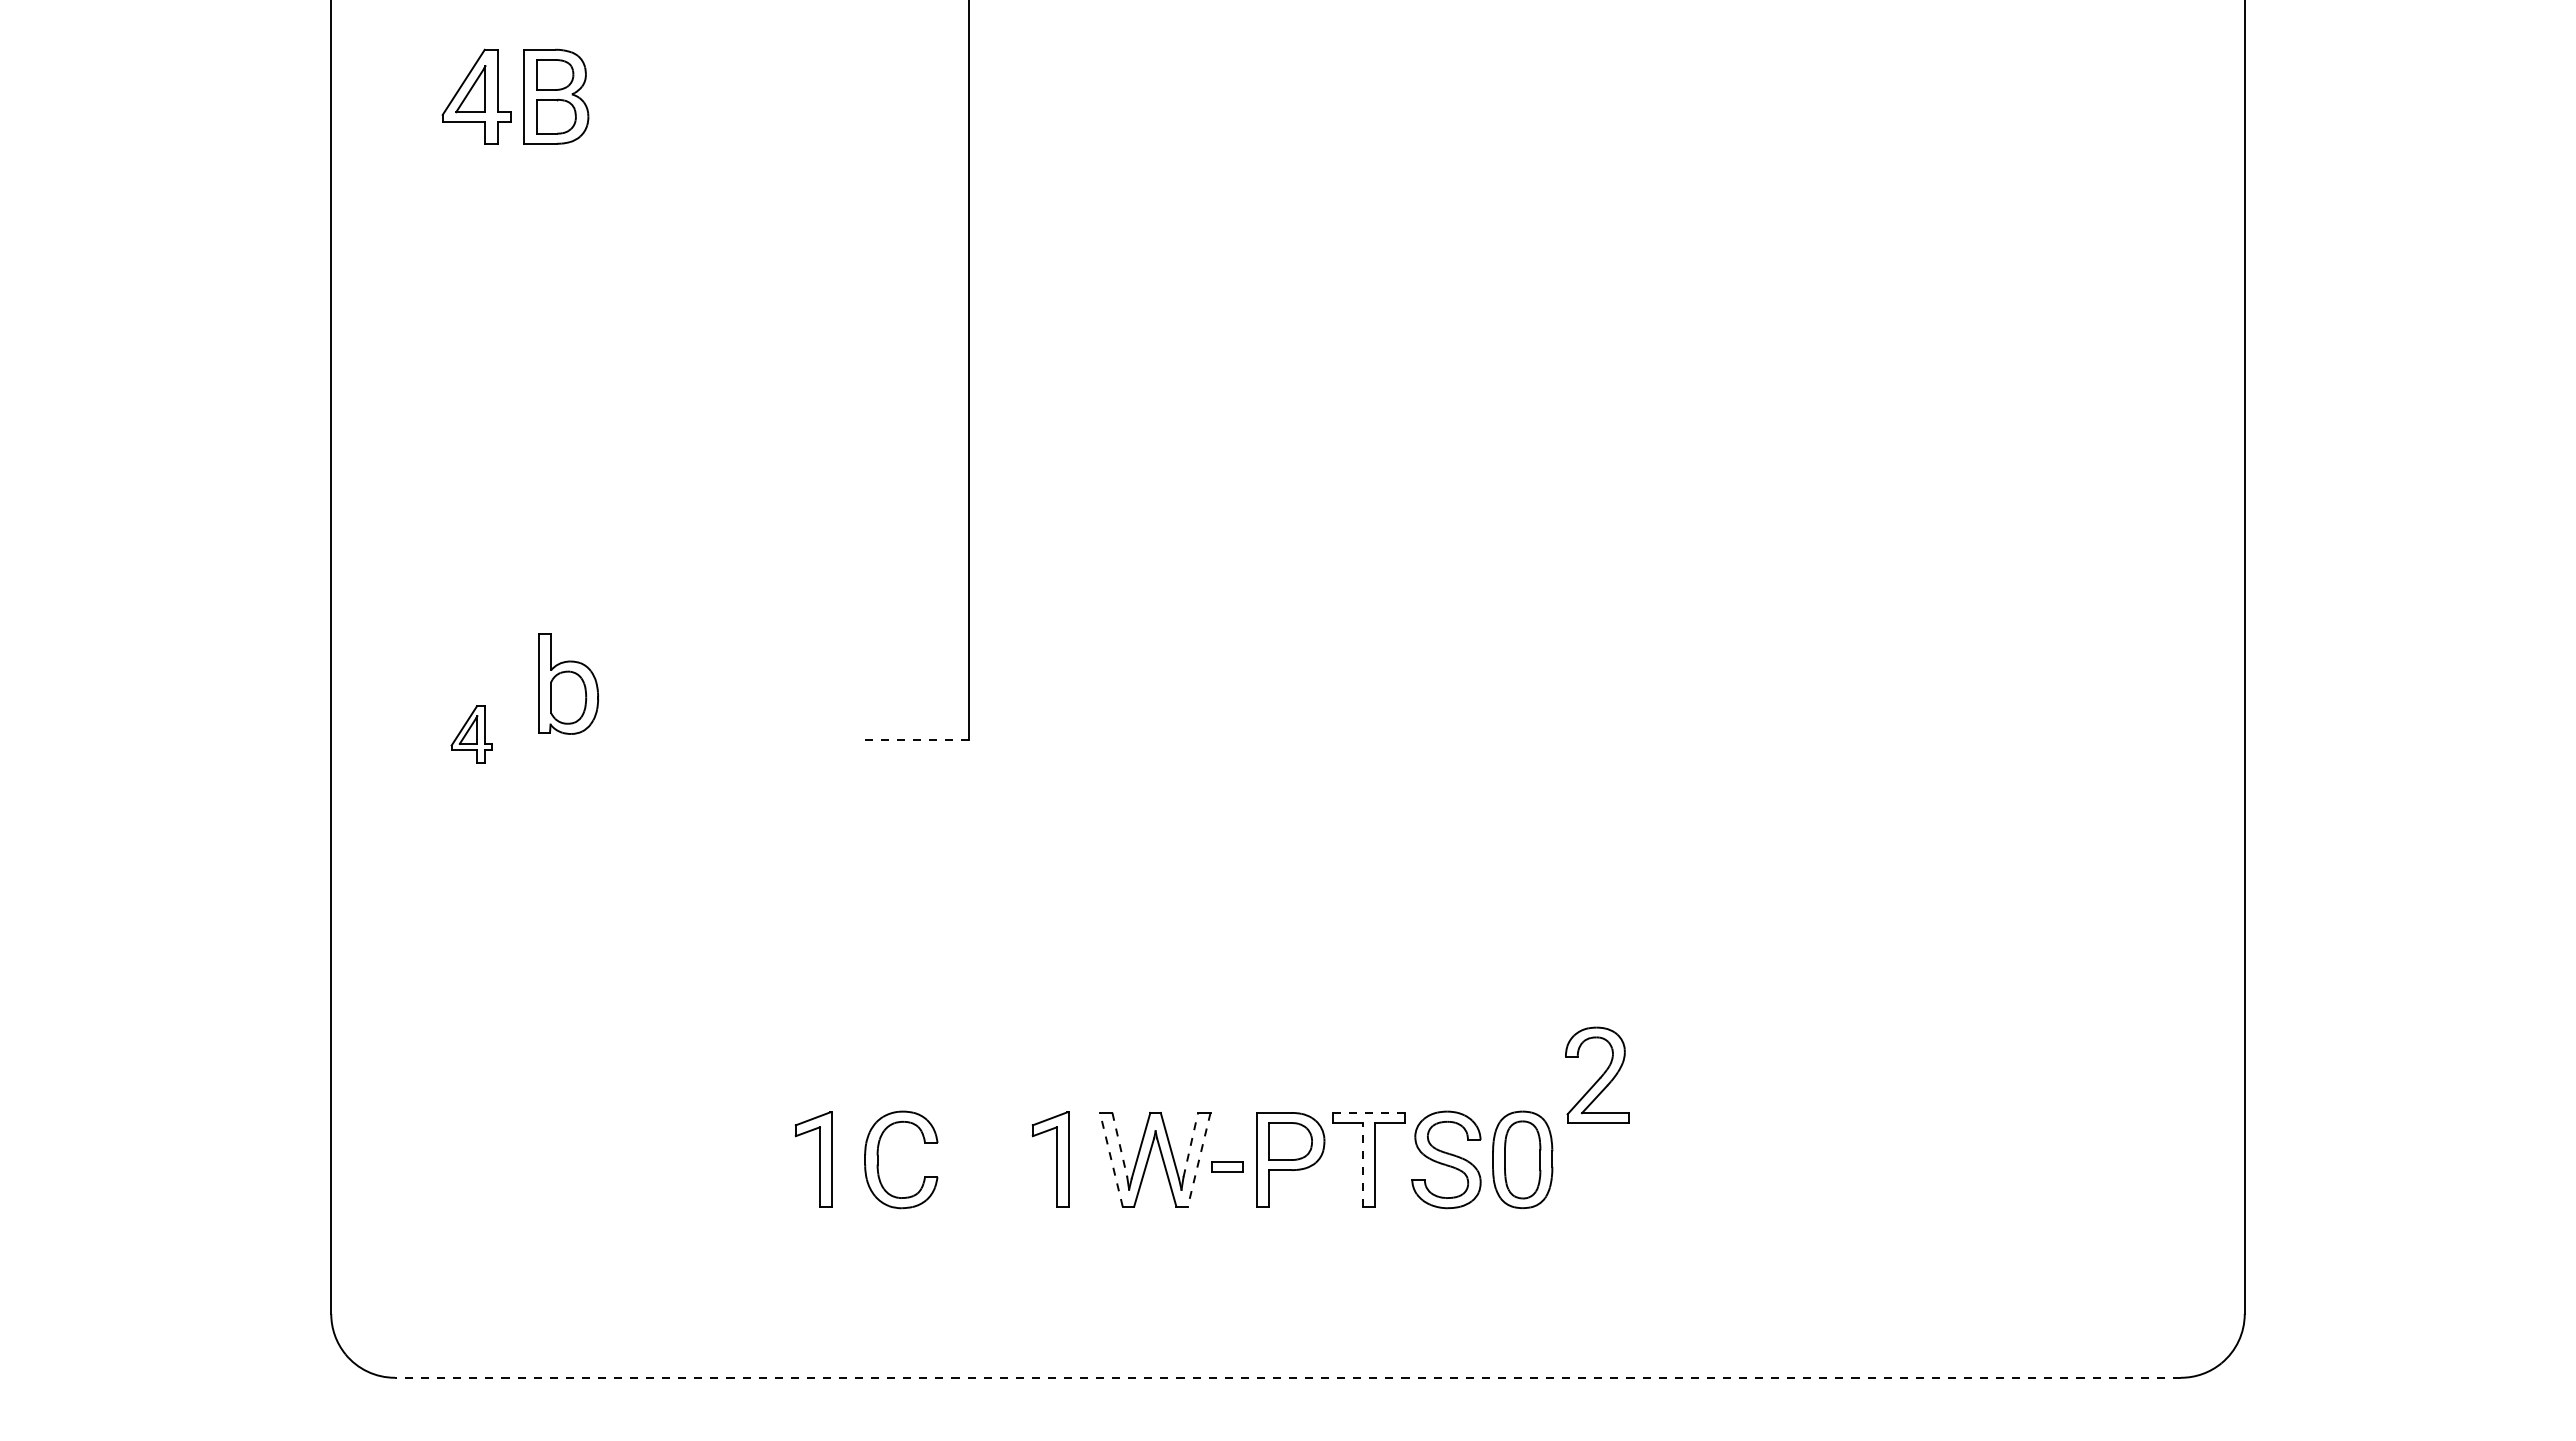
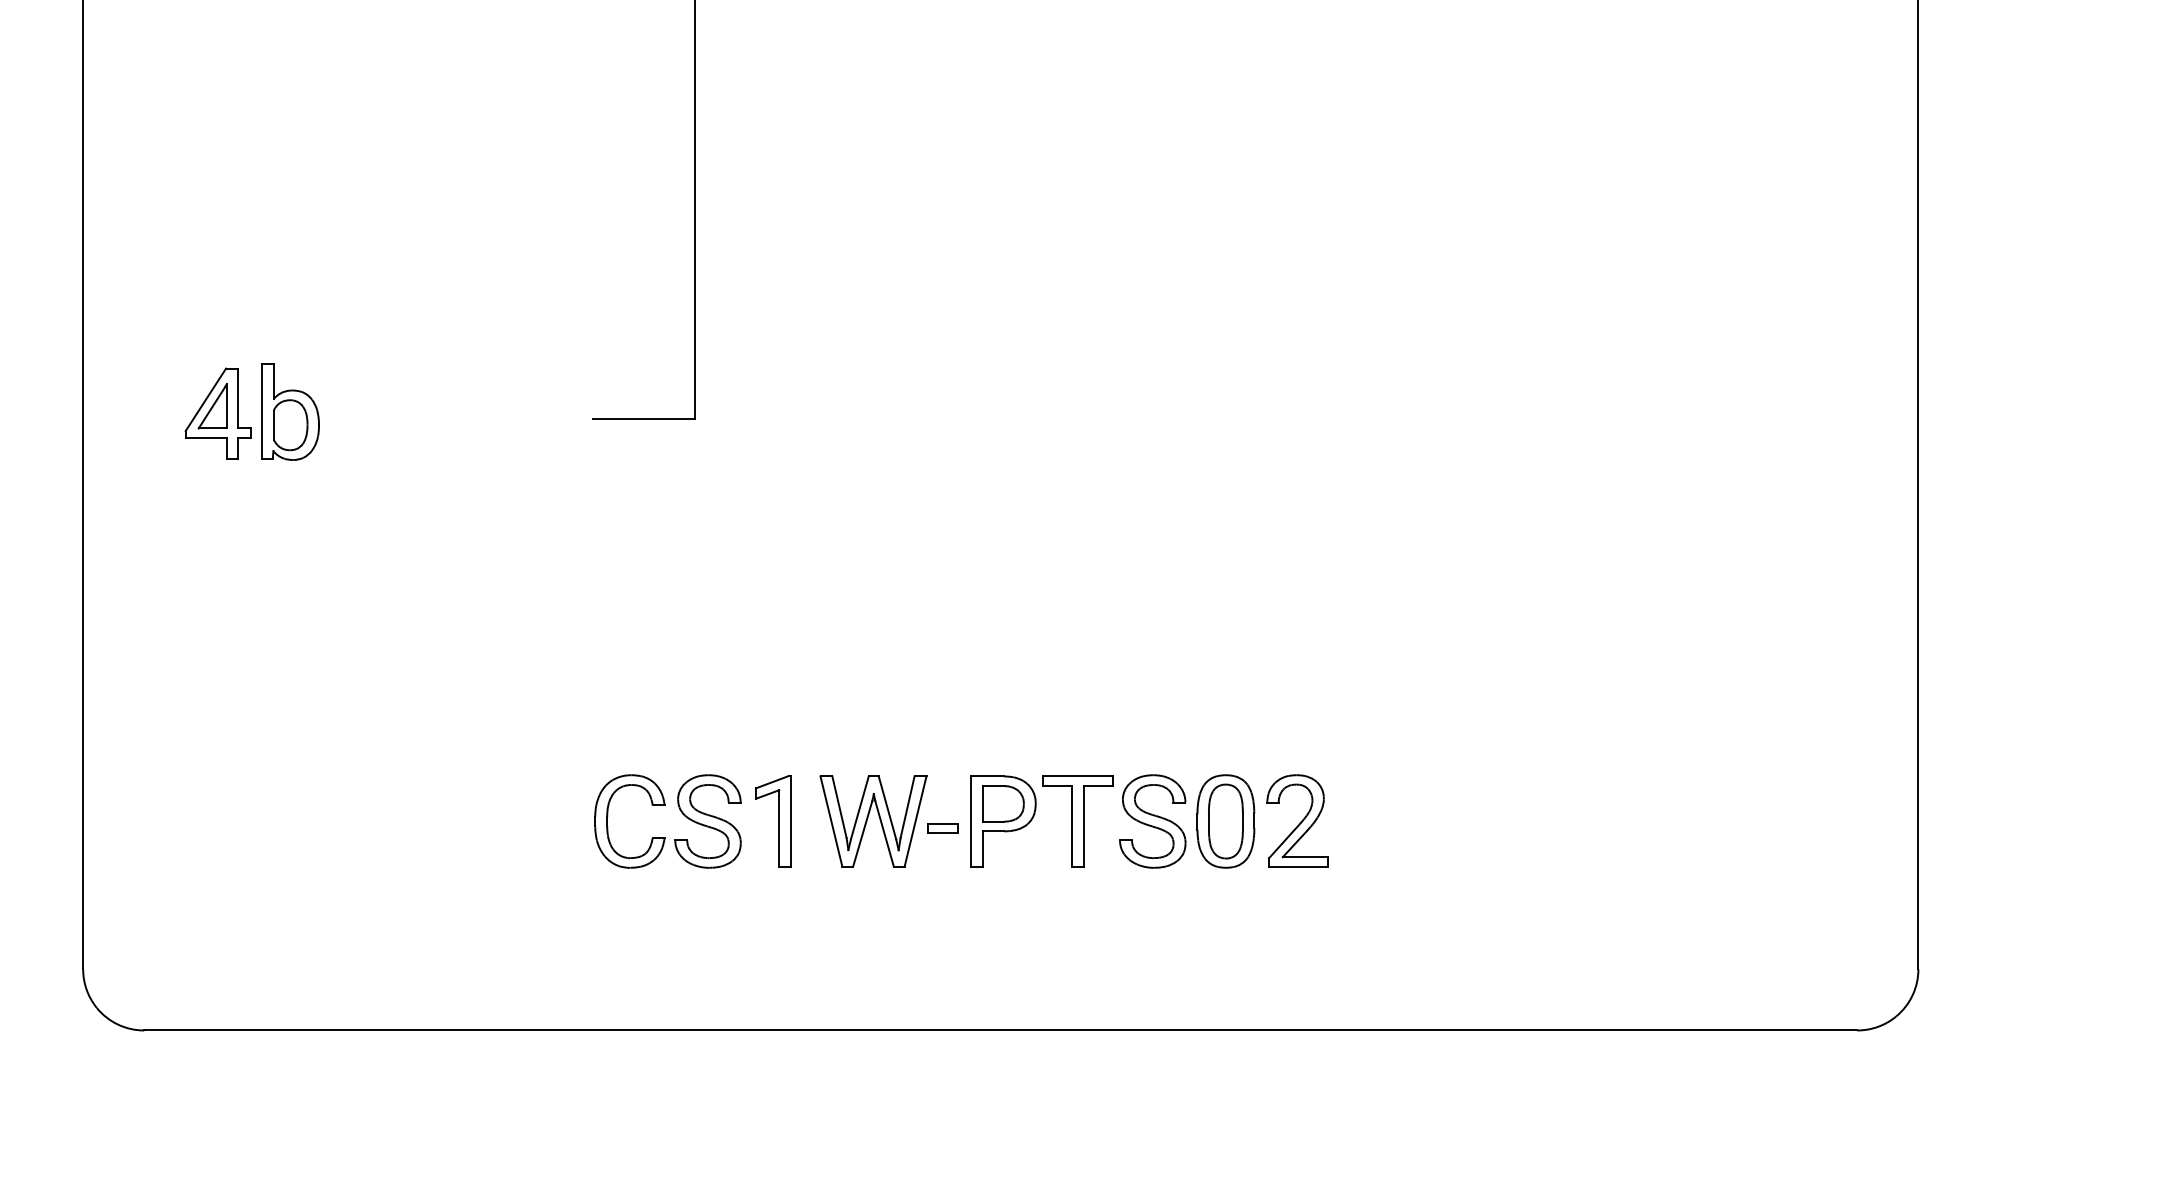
part: (568, 683) -> (290, 411), moved
part: (471, 734) -> (217, 413), size x1.67
line: (915, 739) -> (643, 418), dashed -> solid
part: (1597, 1074) -> (1297, 820), moved
line: (1369, 1112) -> (1078, 776), dashed -> solid
line: (1119, 1145) -> (839, 807), dashed -> solid
line: (1190, 1145) -> (907, 807), dashed -> solid
part: (813, 1159) -> (545, 821), removed
part: (982, 1159) -> (707, 821), added
line: (1111, 1159) -> (831, 821), dashed -> solid
line: (1199, 1160) -> (915, 822), dashed -> solid
line: (1362, 1164) -> (1072, 825), dashed -> solid
line: (1287, 1377) -> (1000, 1030), dashed -> solid

